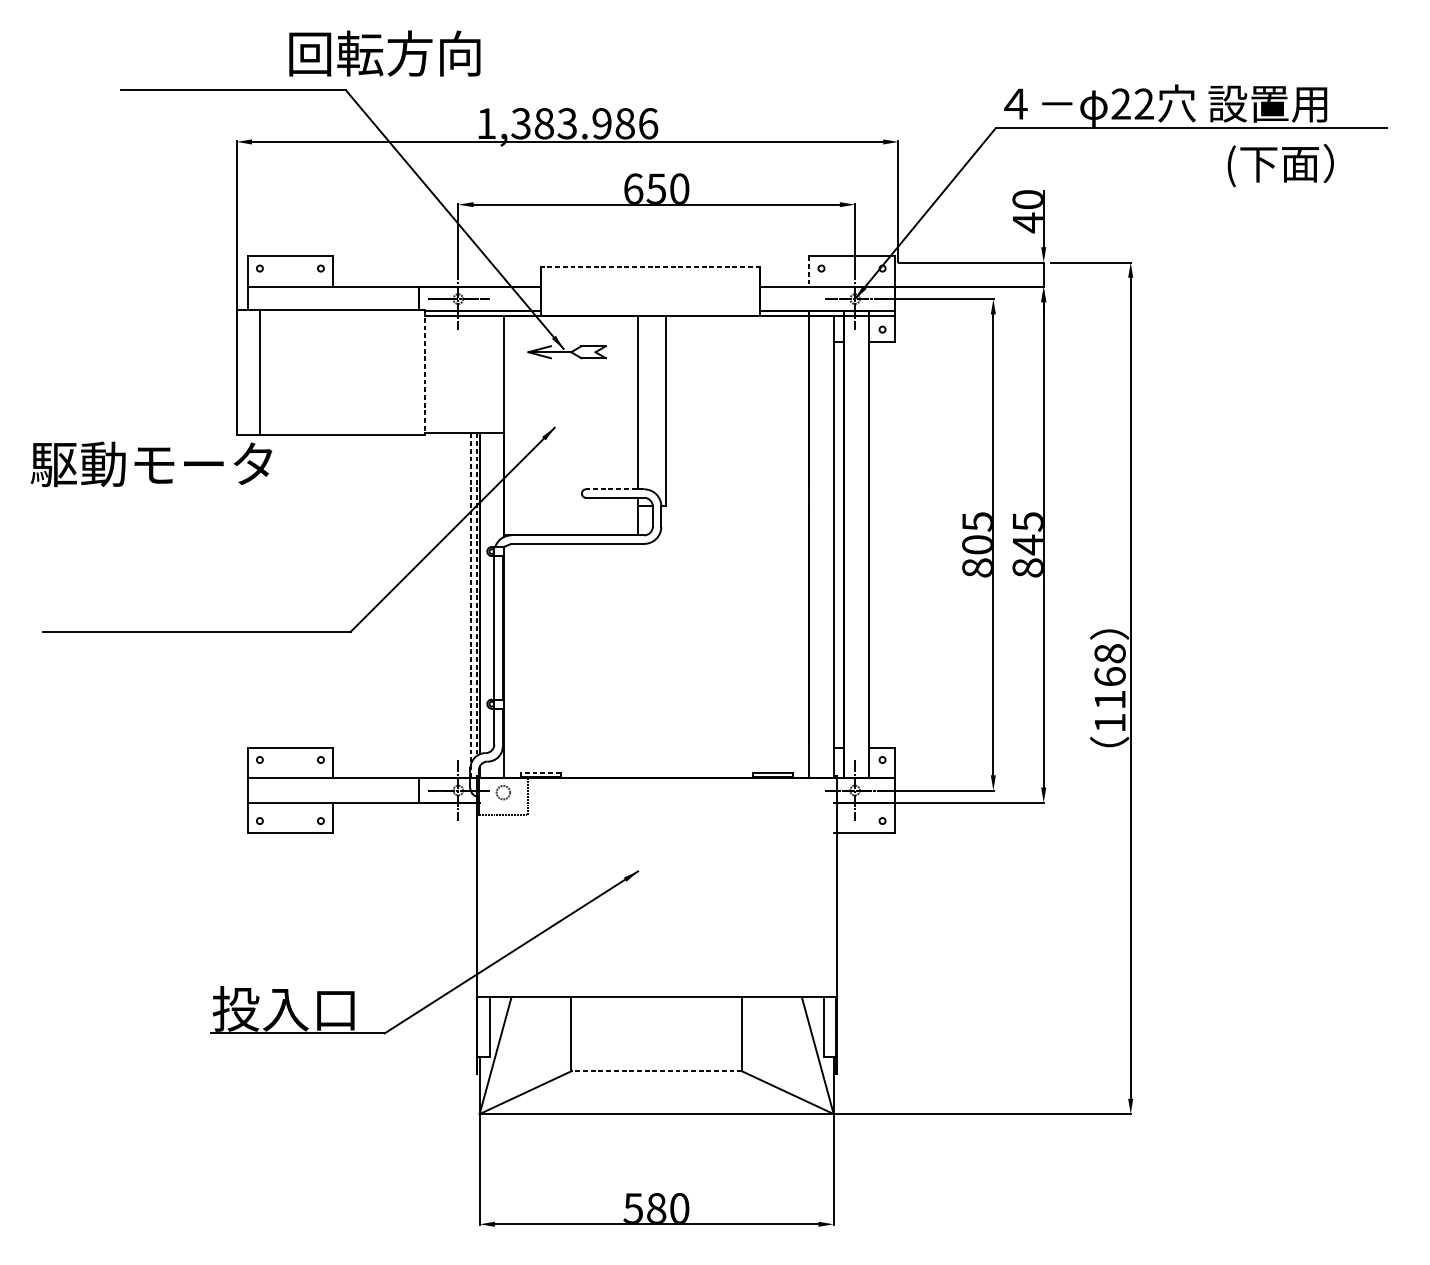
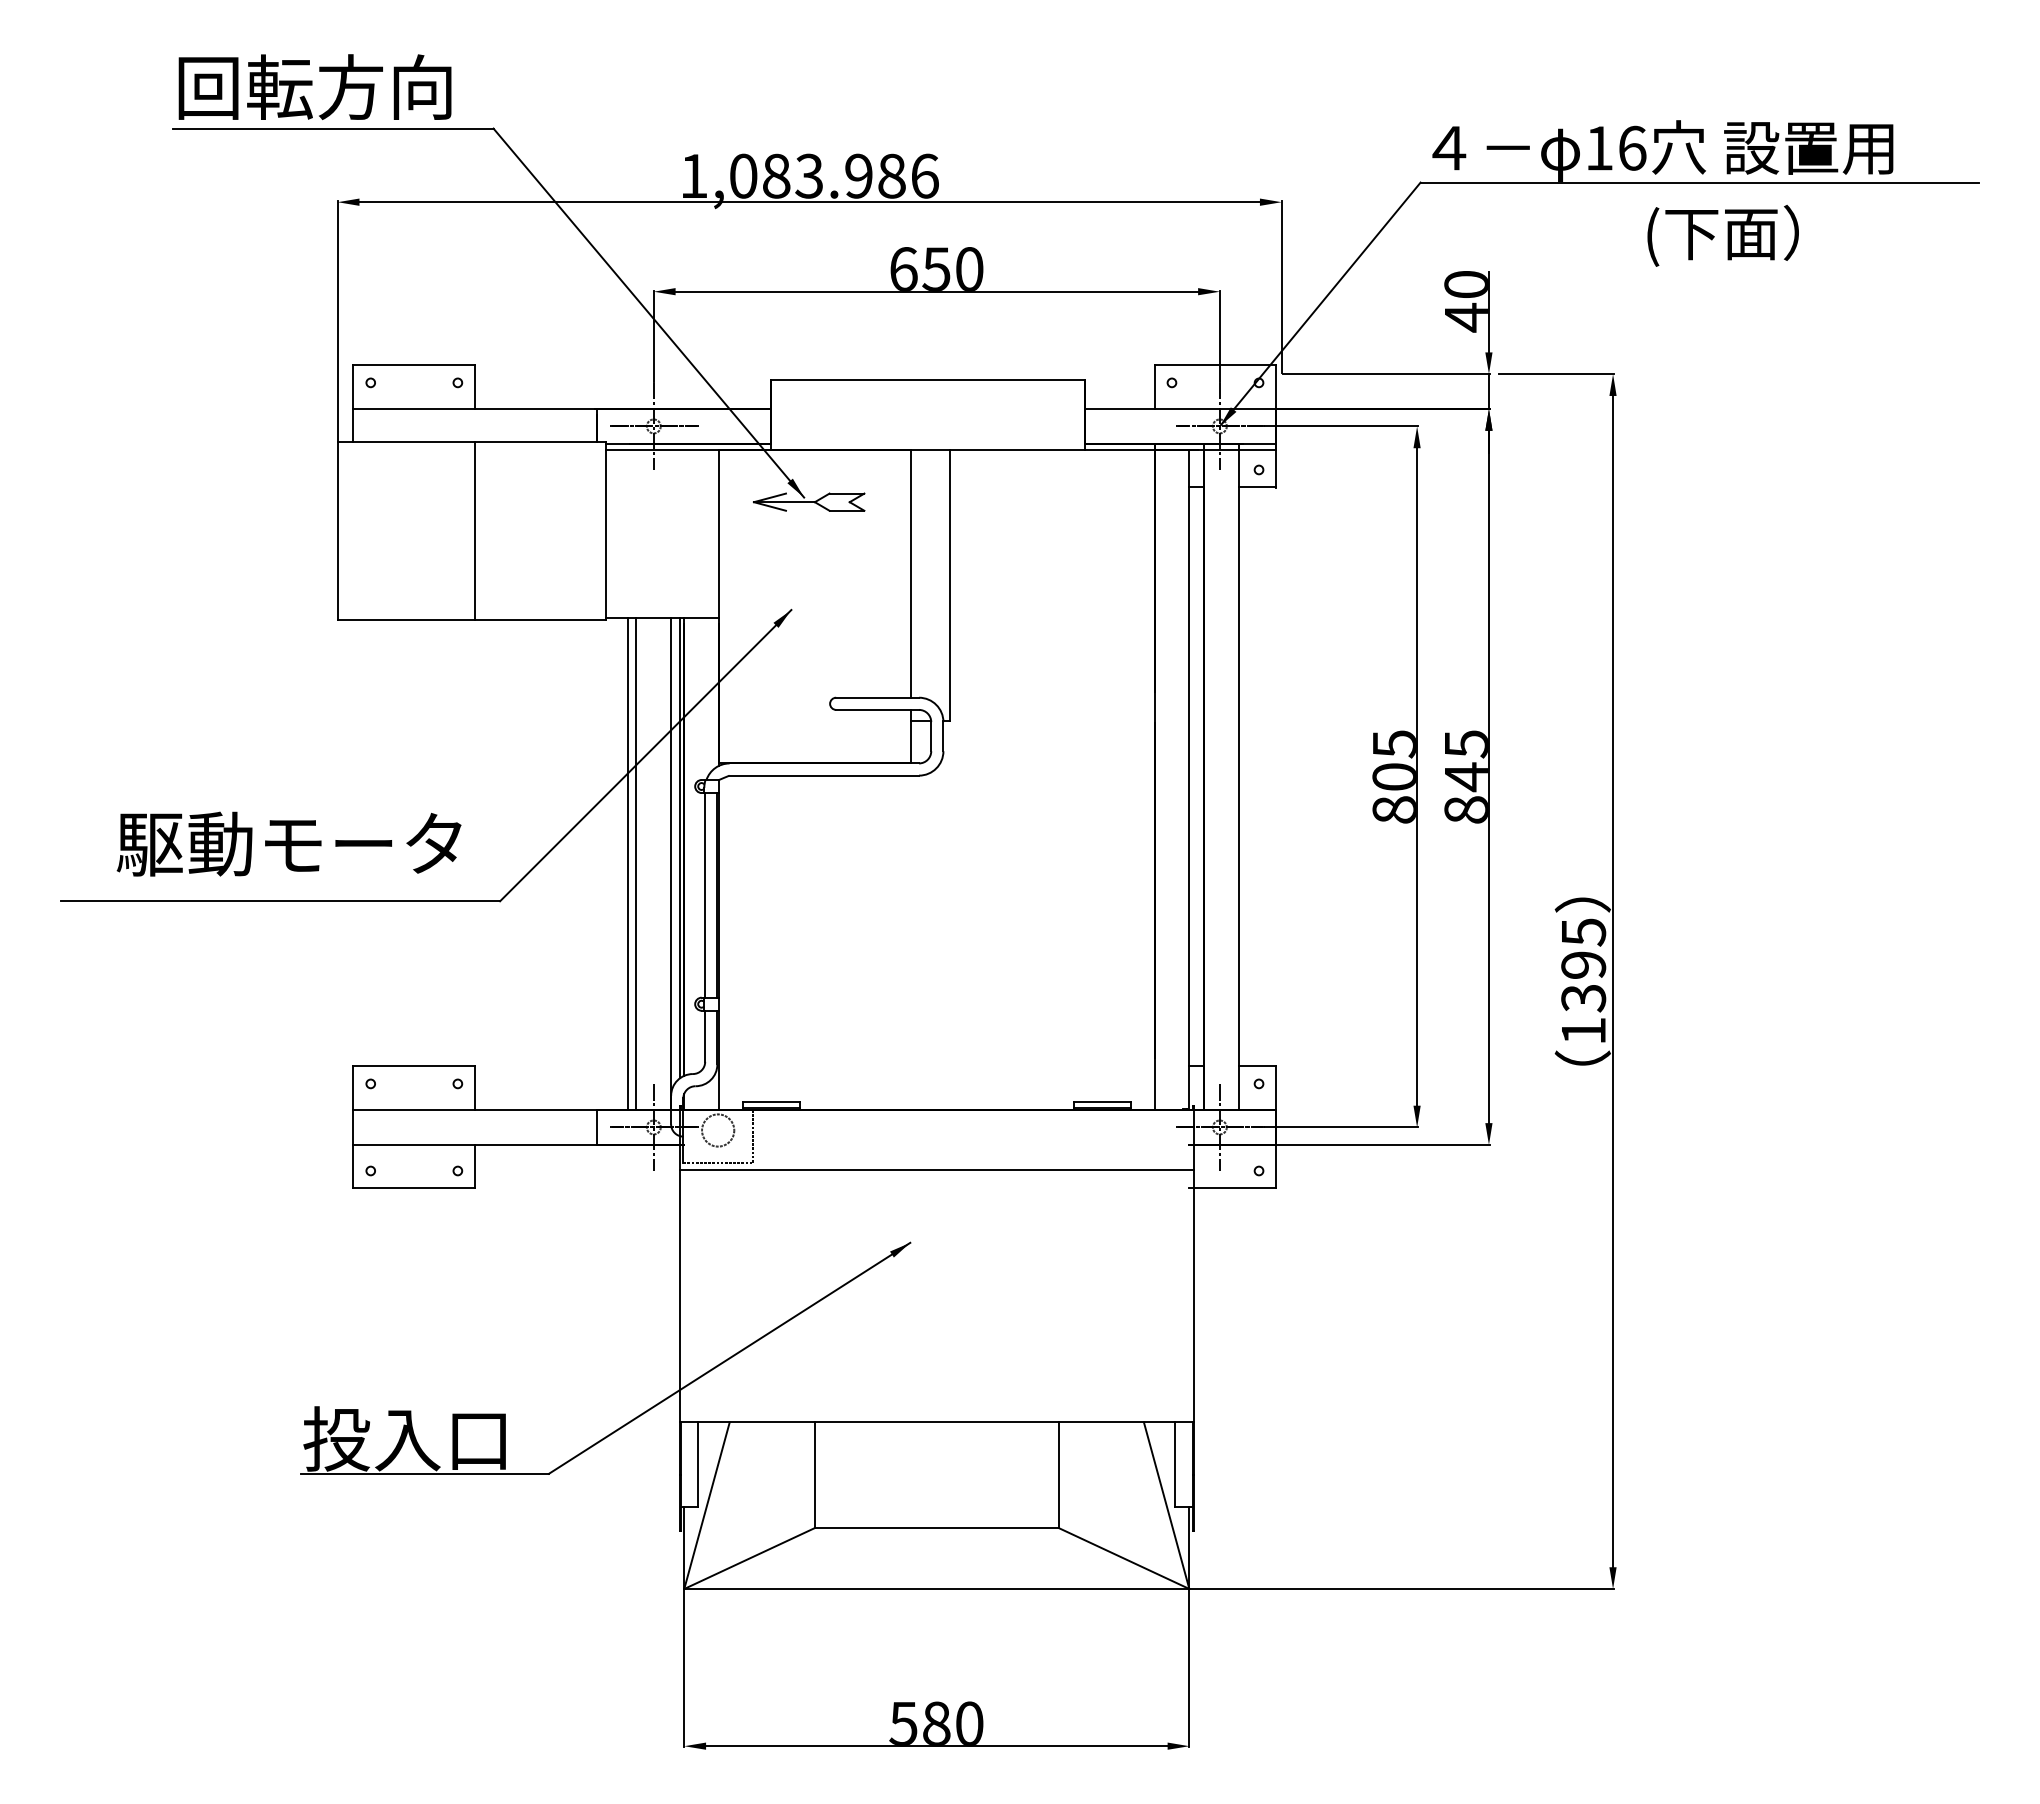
text: (384, 53) -> (314, 86), moved
text: (1132, 103) -> (1615, 147), 22 -> 16
text: (521, 123) -> (743, 175), 1,383.986 -> 1,083.986
text: (1280, 165) -> (1722, 235), moved
line: (650, 266) -> (928, 380), dashed -> solid
line: (809, 271) -> (1154, 387), dashed -> solid
line: (260, 372) -> (475, 530), moved
line: (424, 372) -> (605, 530), dashed -> solid
text: (151, 463) -> (288, 843), moved
line: (615, 489) -> (877, 697), dashed -> solid
line: (476, 594) -> (679, 848), dashed -> solid
line: (439, 606) -> (627, 864), added
line: (446, 606) -> (636, 864), added
line: (470, 606) -> (671, 864), dashed -> solid
text: (1110, 677) -> (1583, 965), 1168 -> 1395
line: (540, 773) -> (770, 1102), dashed -> solid
circle: (503, 792) -> (718, 1130), size x1.67
line: (656, 820) -> (936, 1170), added
line: (656, 1071) -> (936, 1528), dashed -> solid

